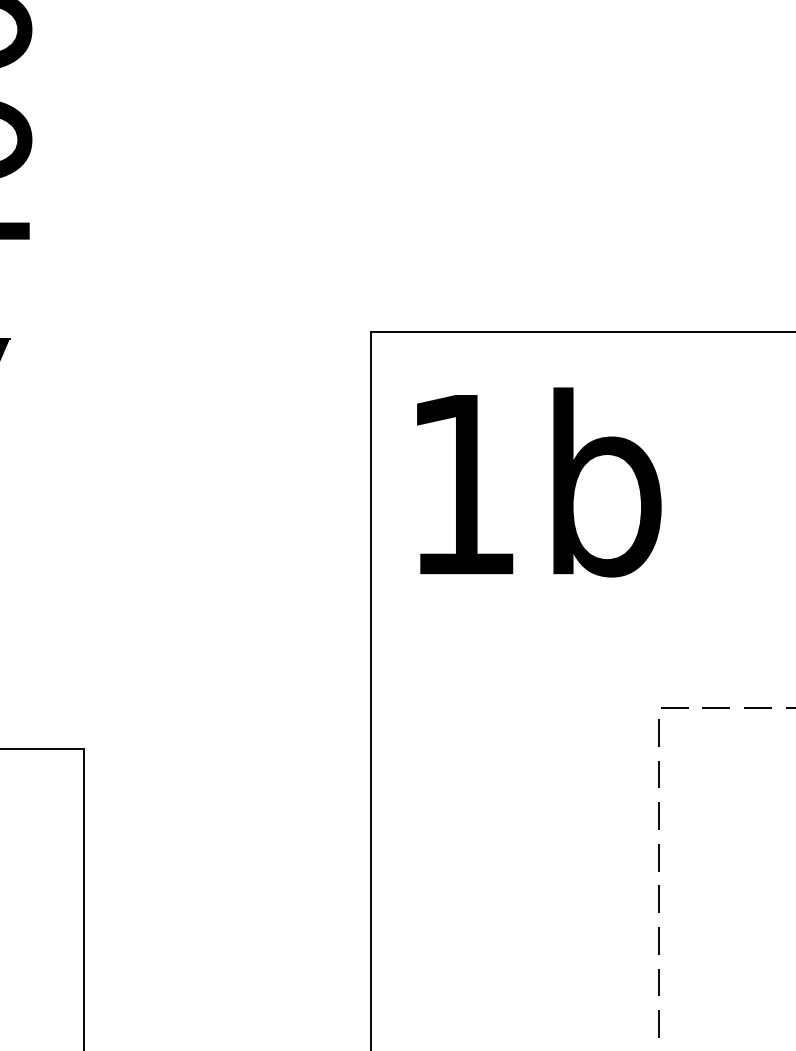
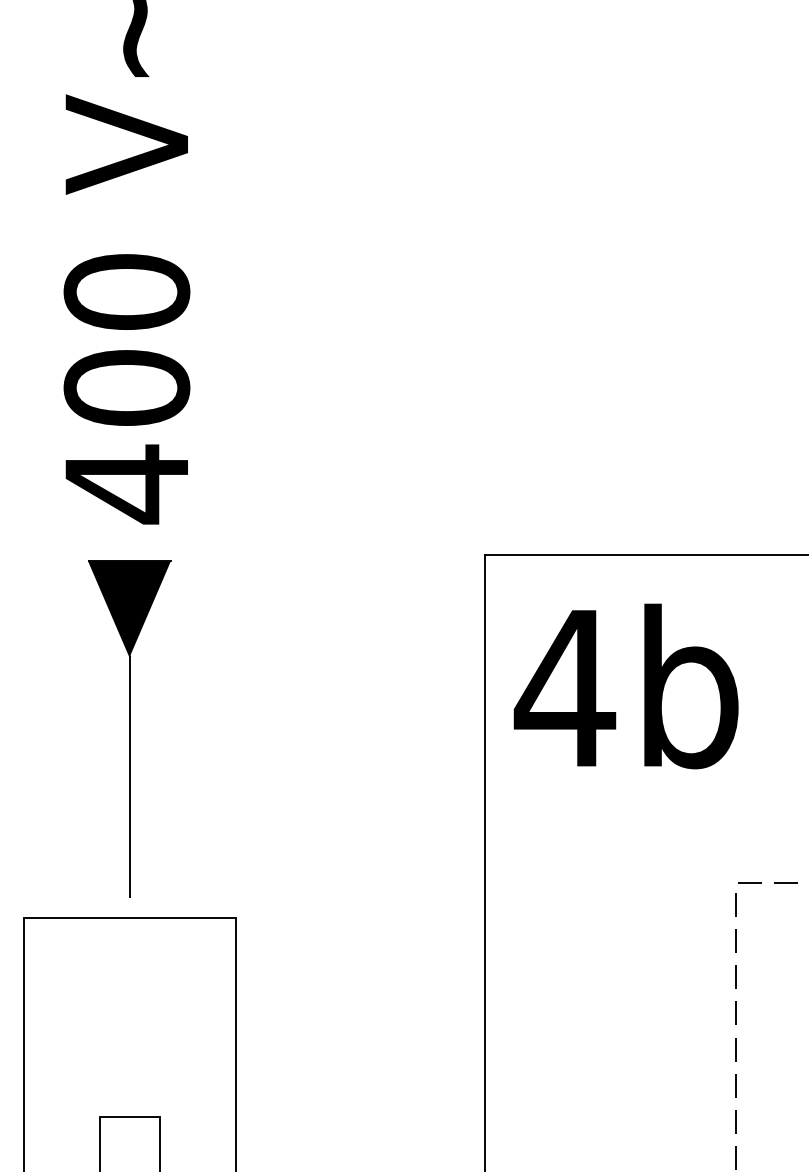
text: (461, 484) -> (564, 688), 1b -> 4b

